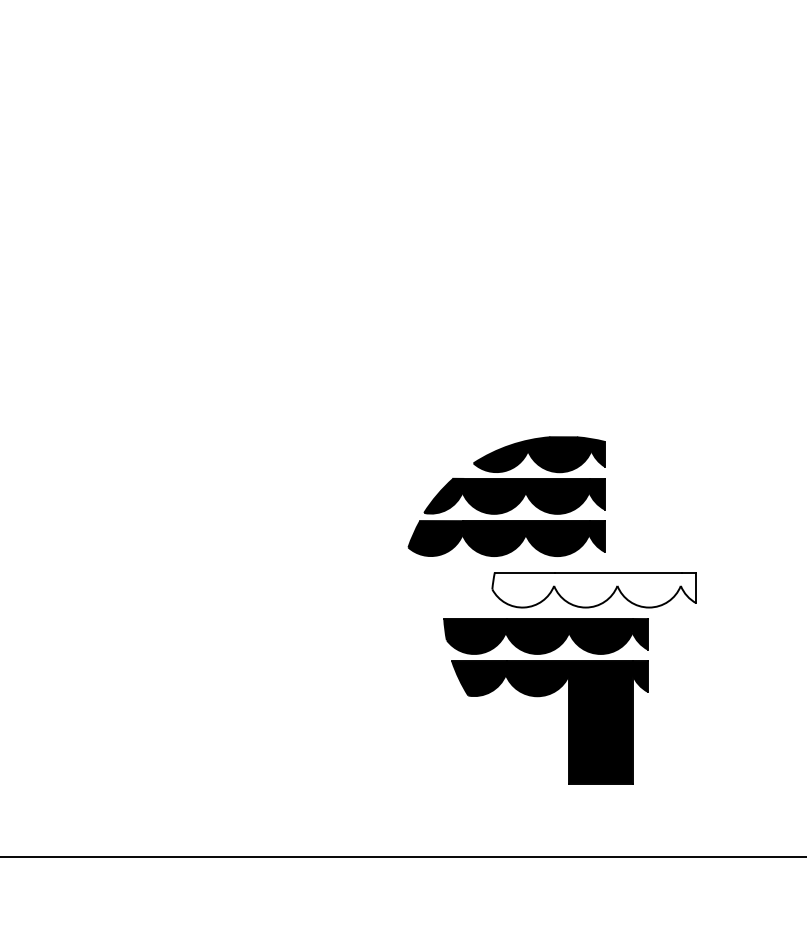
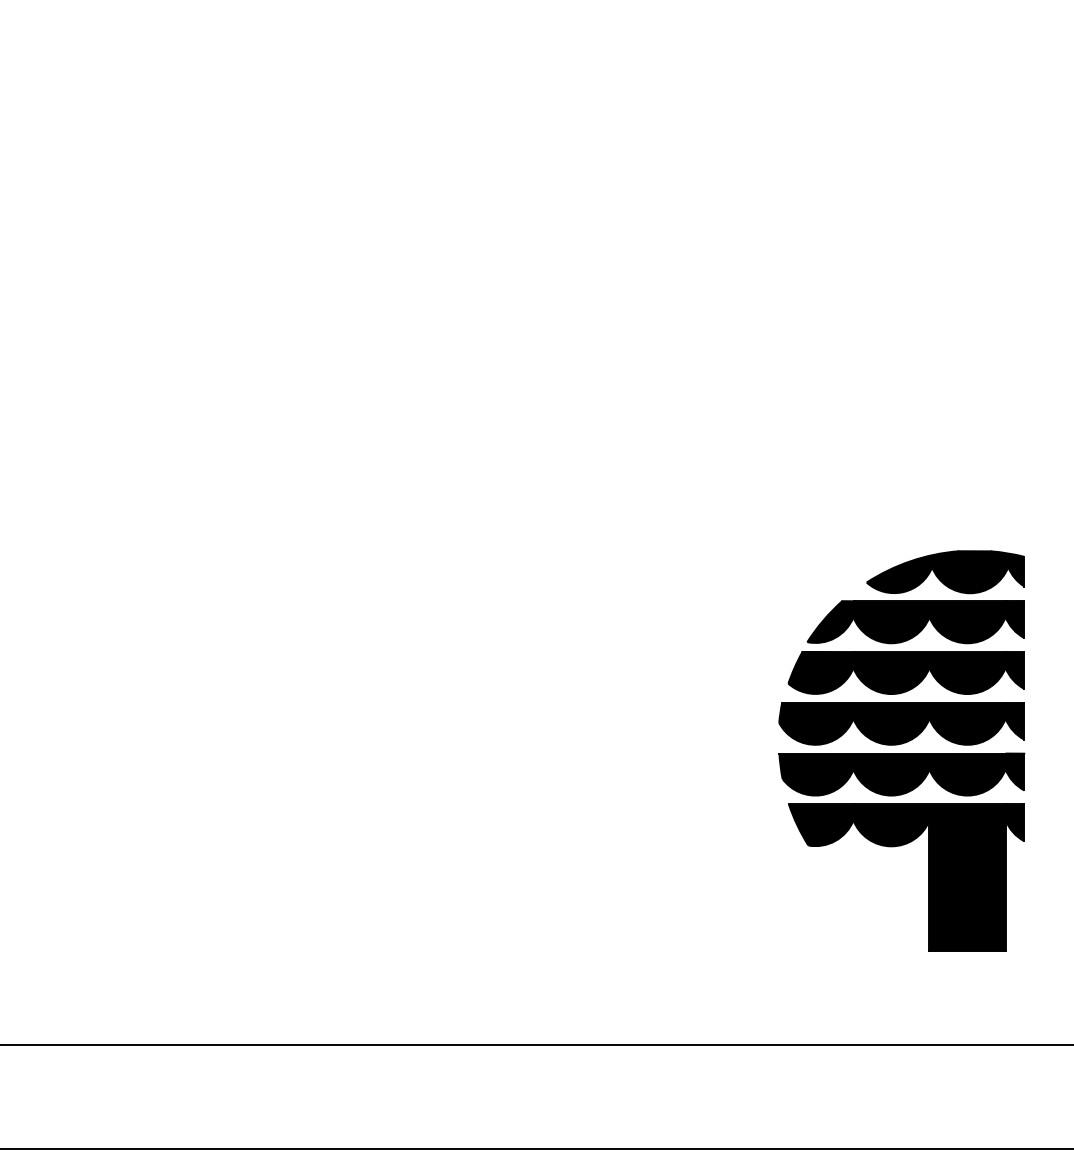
part: (505, 496) -> (905, 622), moved
fill: (594, 589) -> (901, 723), added
part: (545, 700) -> (901, 851), moved

